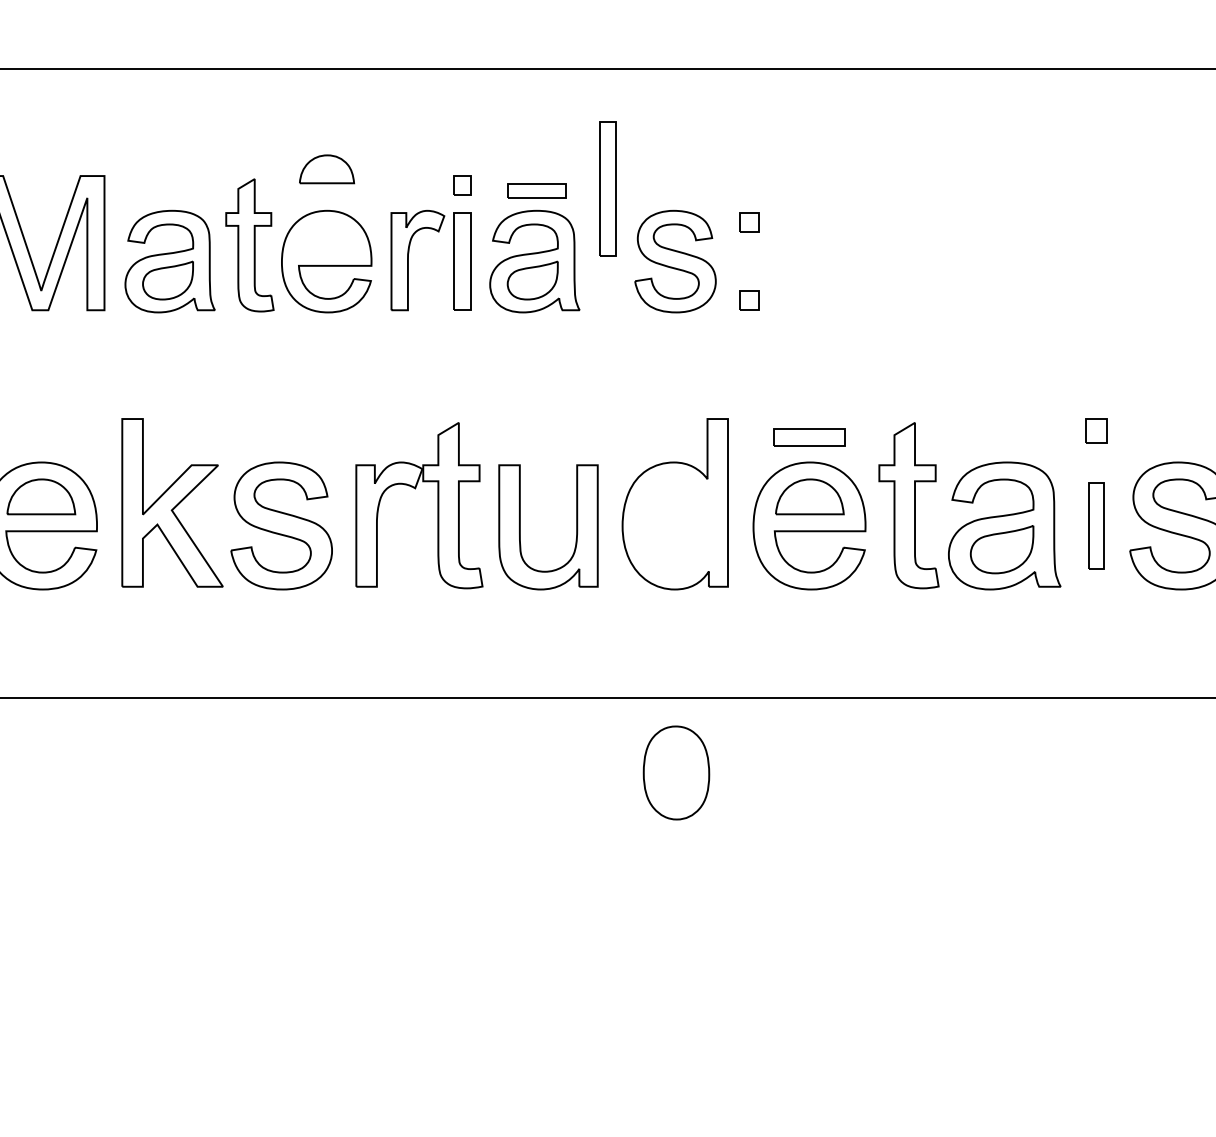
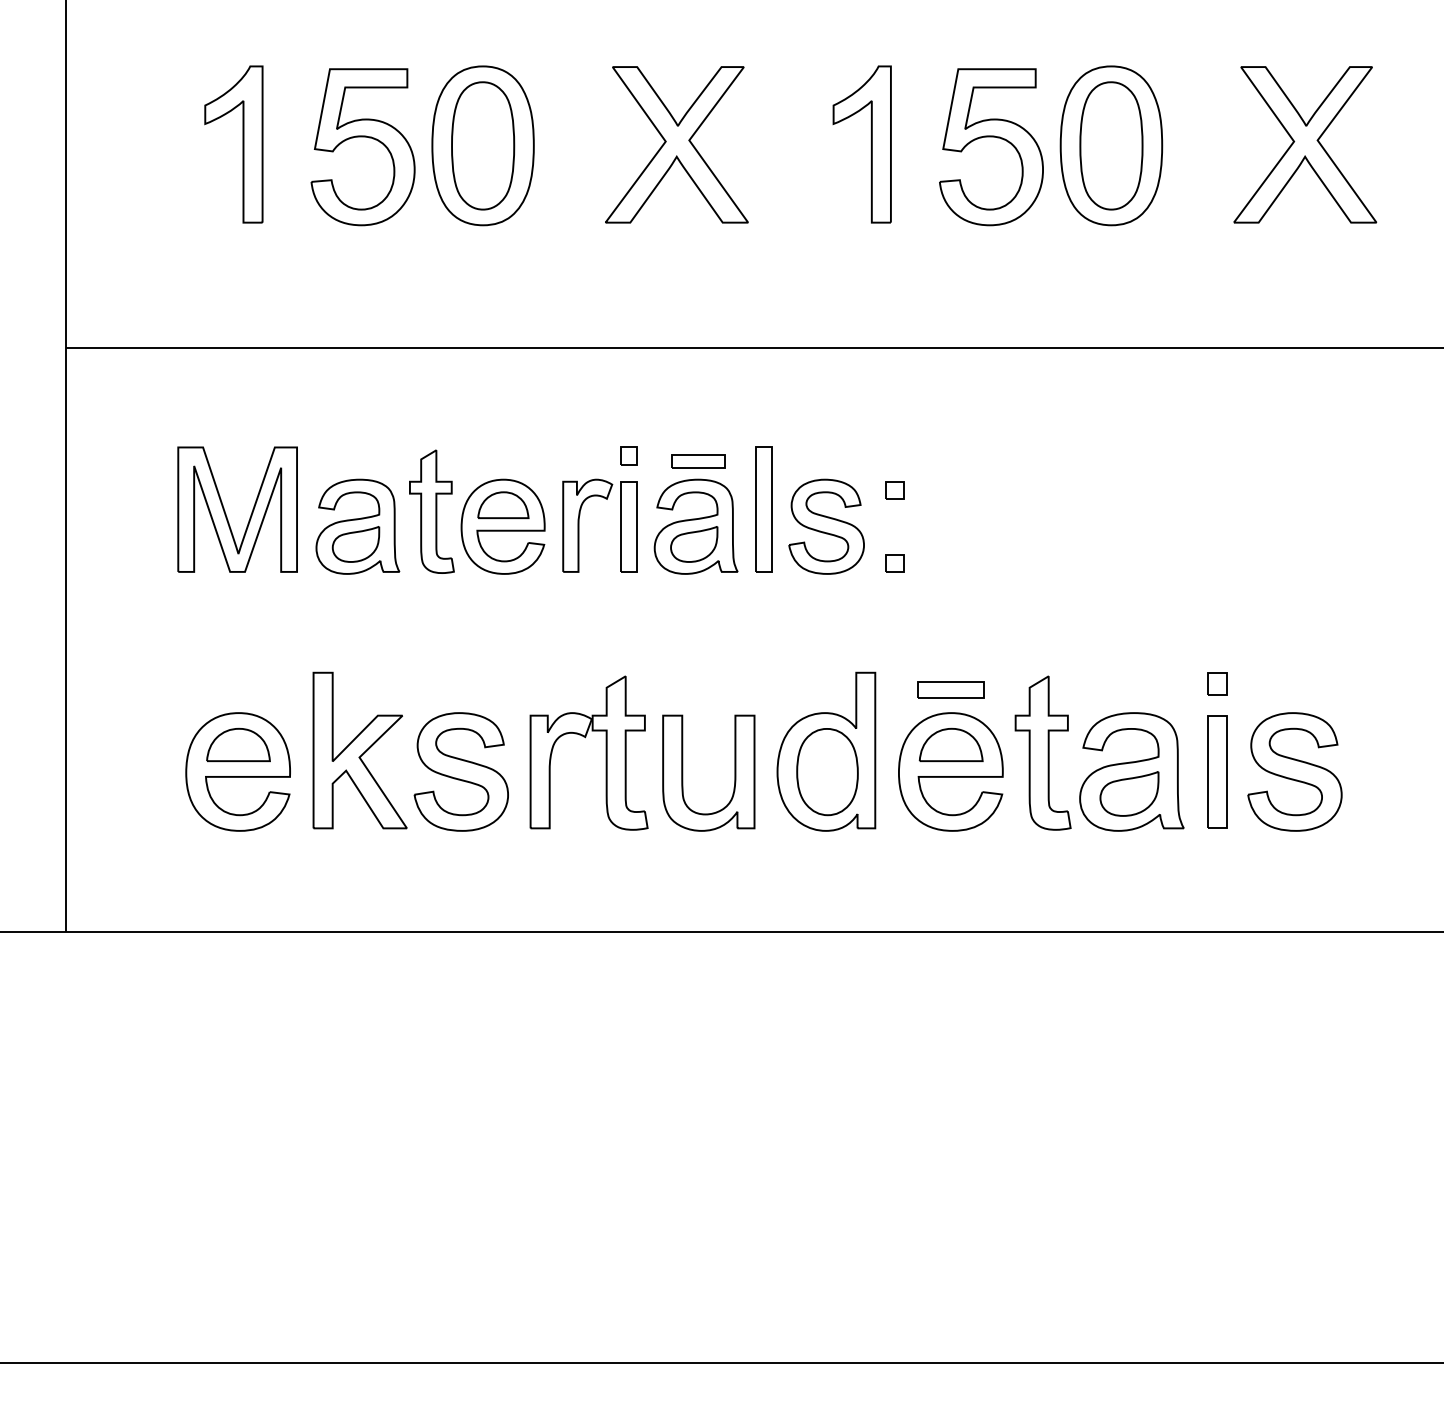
part: (327, 169) -> (503, 505), moved
part: (607, 189) -> (763, 509), moved
part: (1097, 525) -> (1217, 771), size x1.43
part: (676, 773) -> (827, 772), moved

